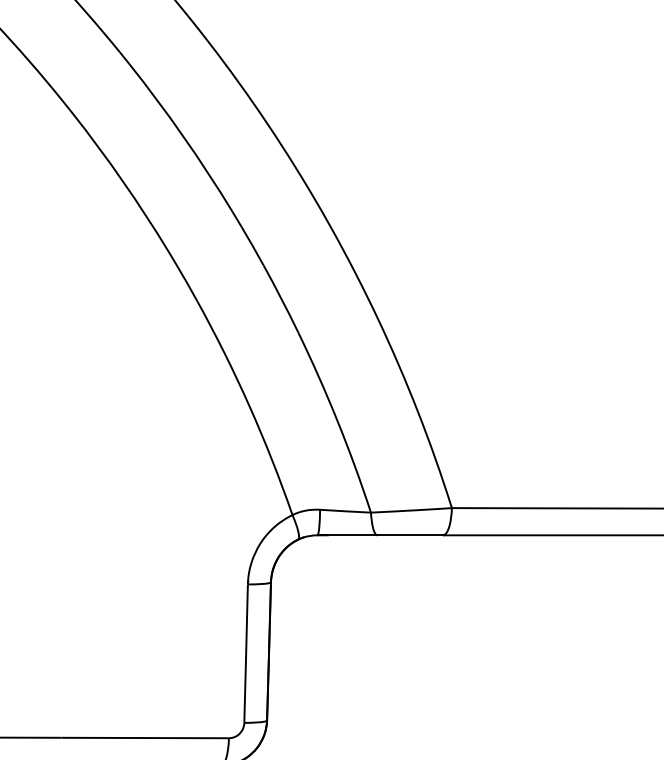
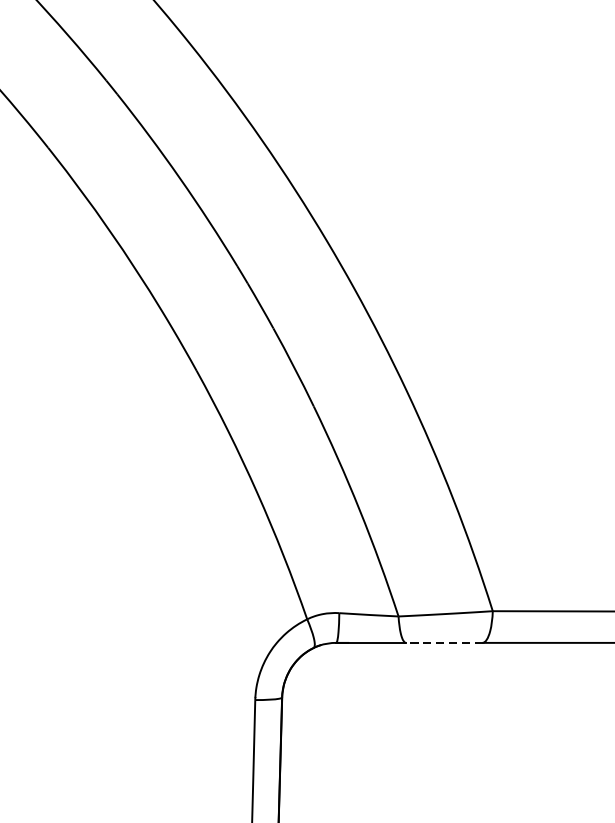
line: (410, 535) -> (444, 643), solid -> dashed

